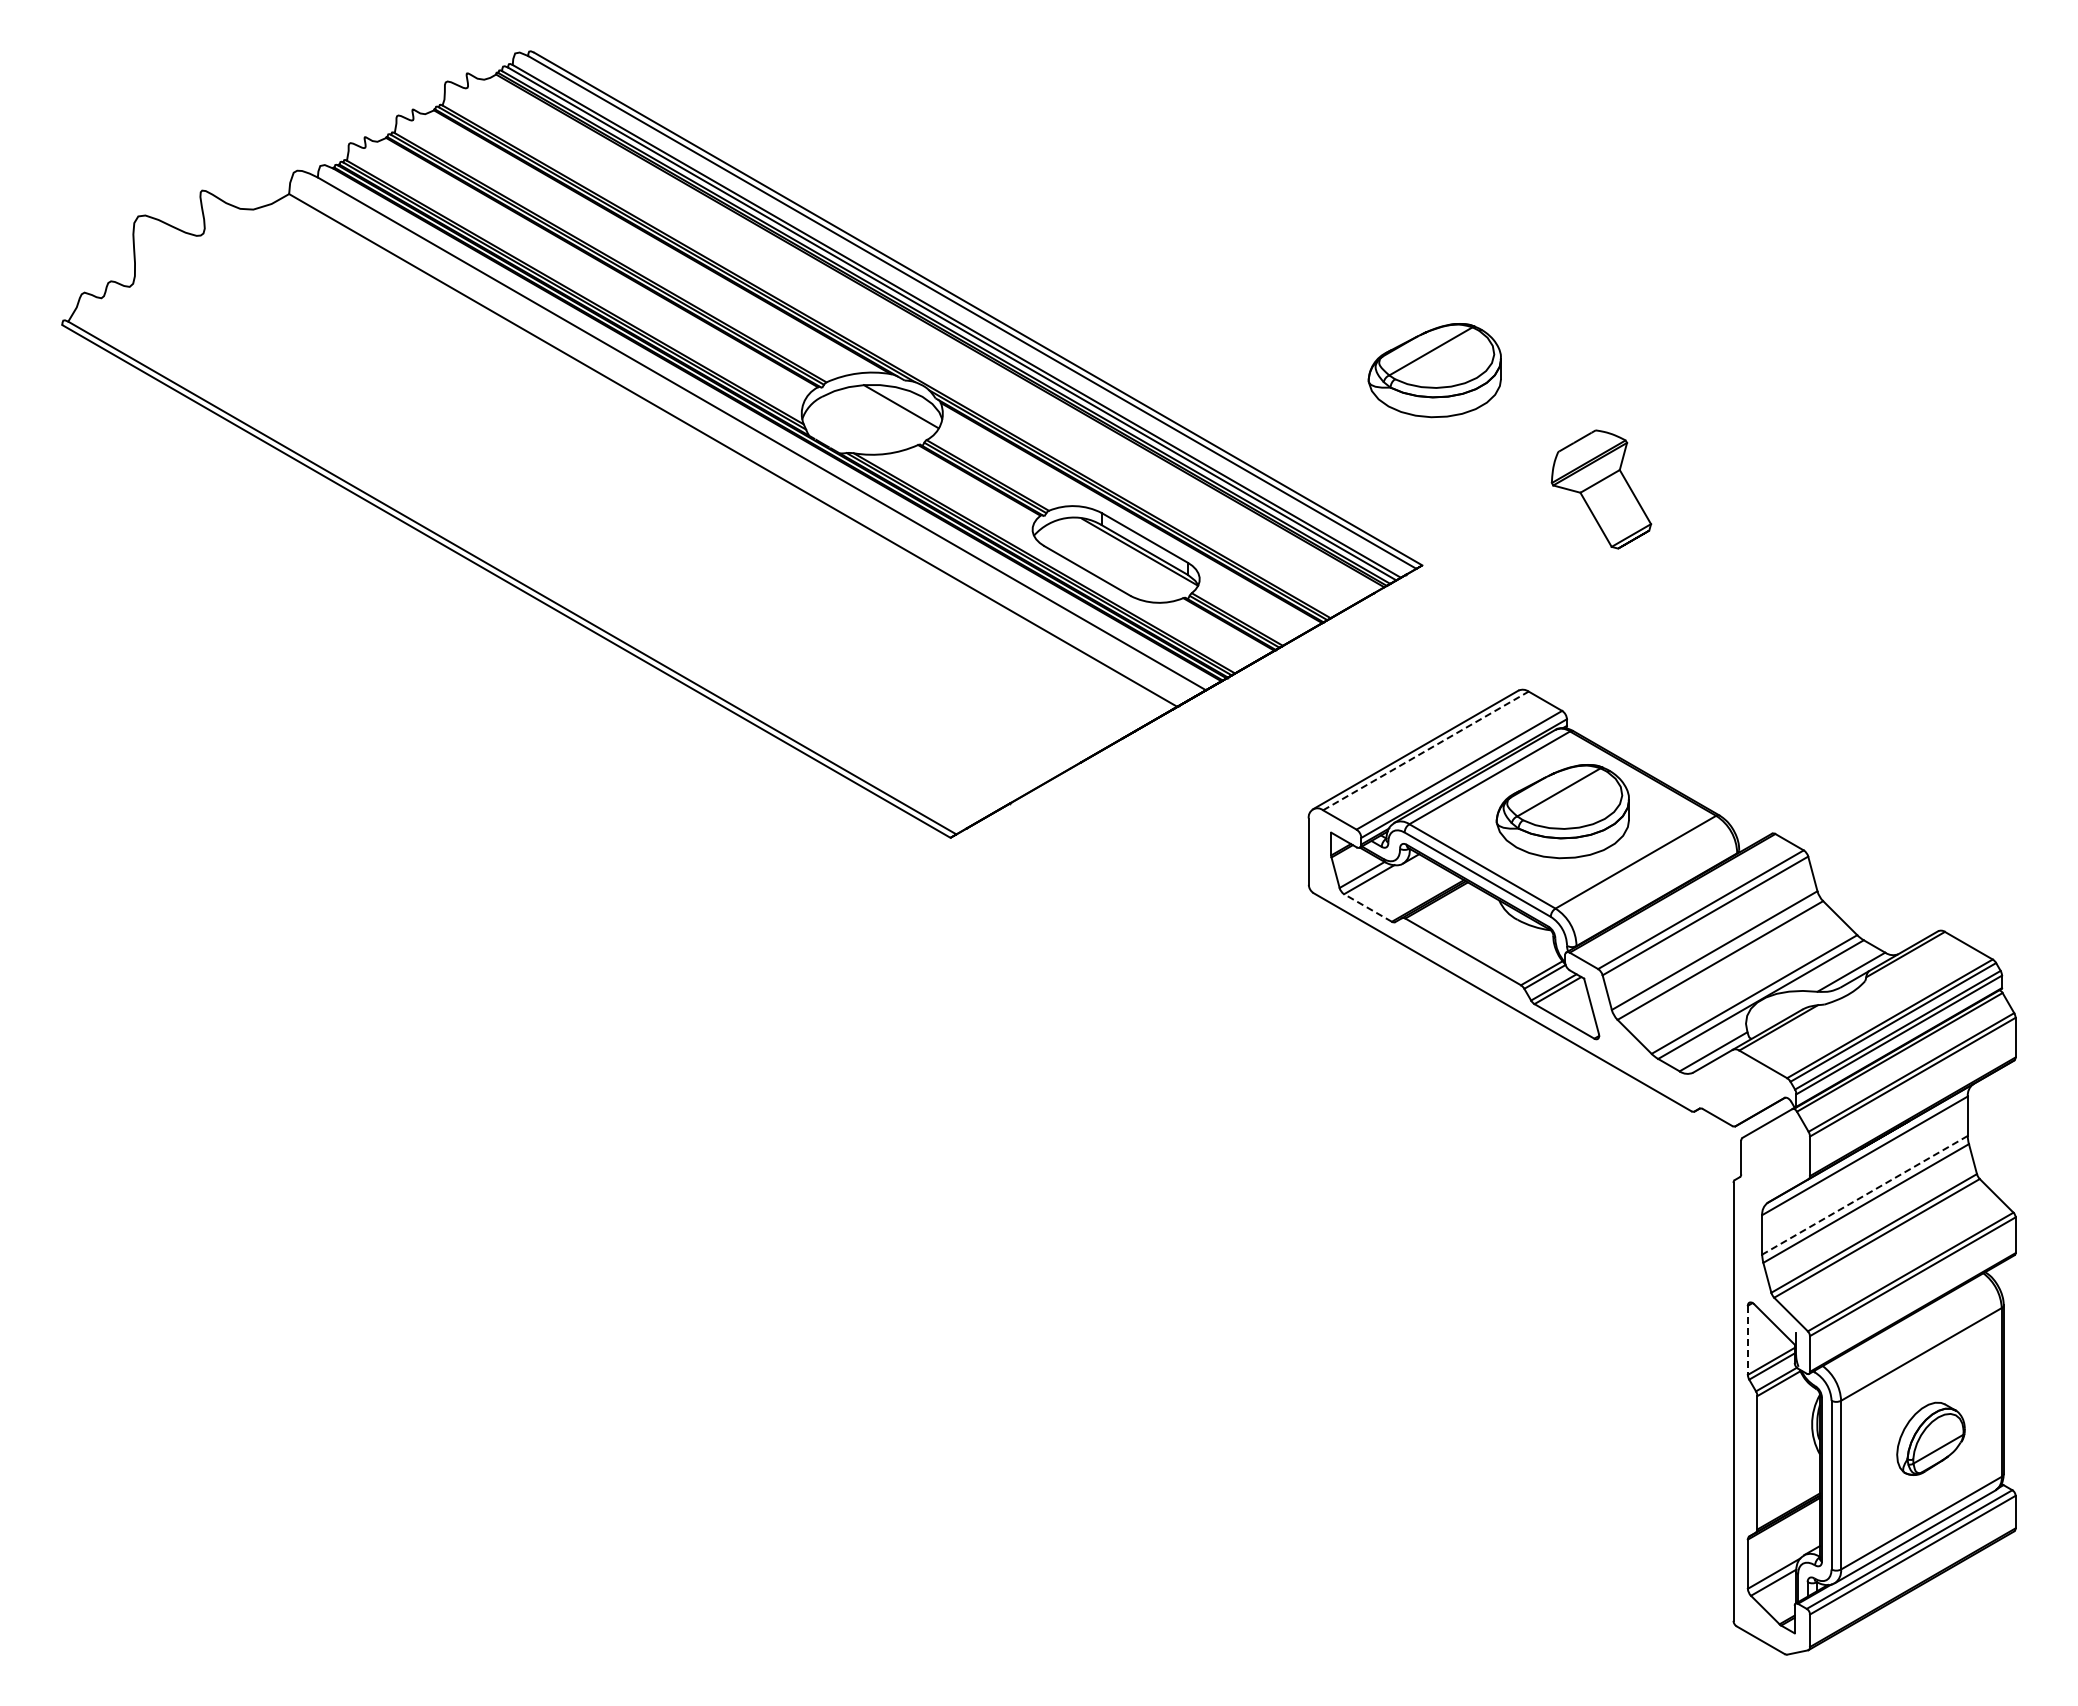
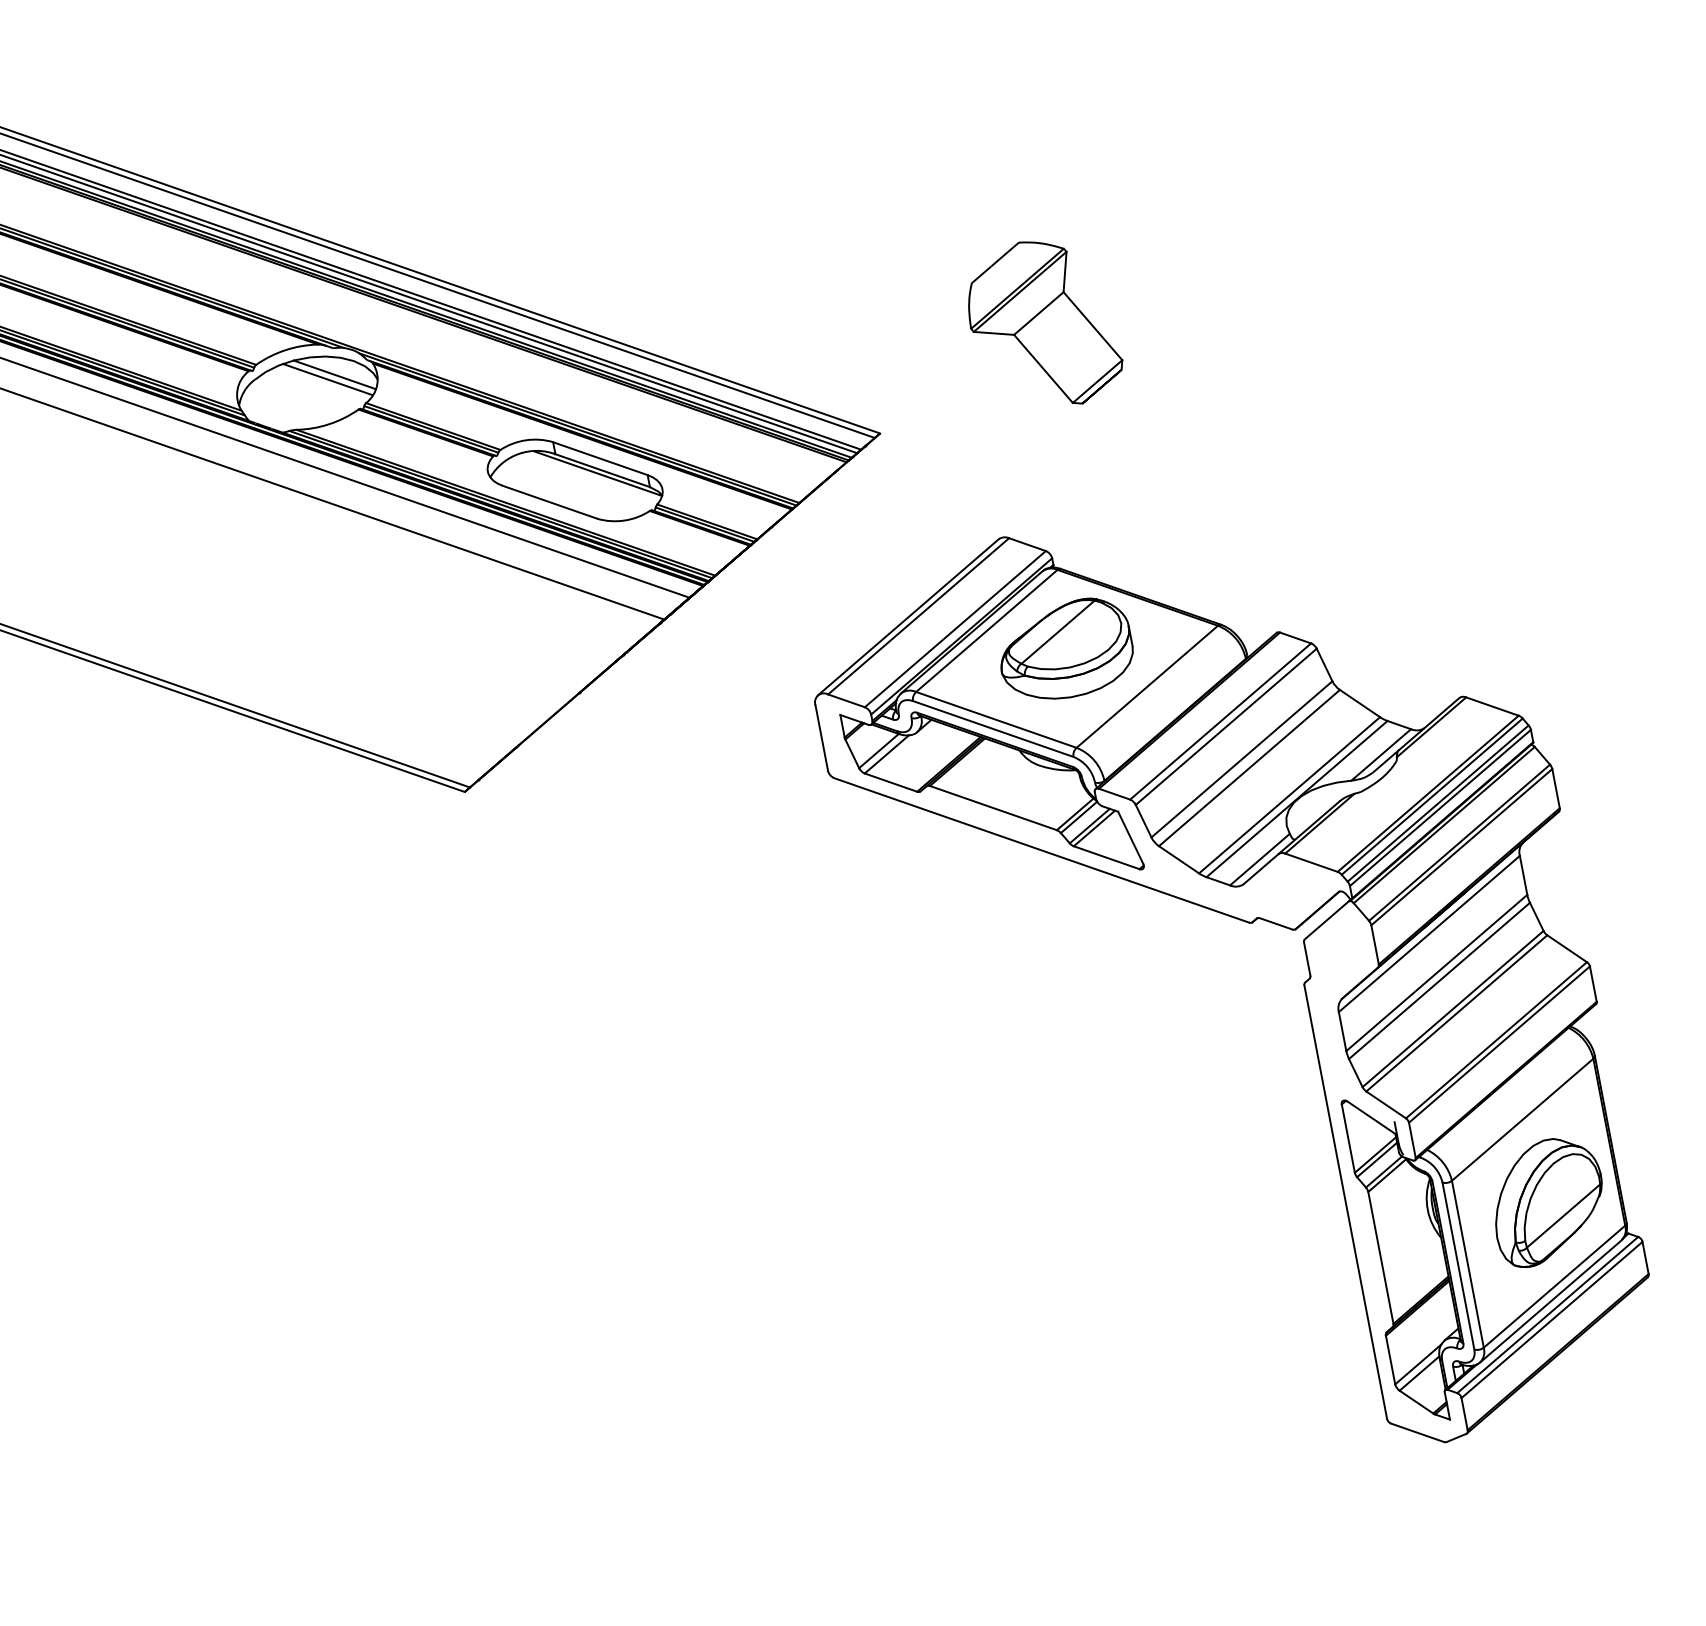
part: (1434, 370) -> (855, 238), removed
line: (893, 409) -> (327, 379), added
part: (1601, 489) -> (1042, 324), size x1.43
line: (1425, 750) -> (918, 615), dashed -> solid
line: (1368, 907) -> (891, 782), dashed -> solid
line: (1865, 1195) -> (1437, 973), dashed -> solid
line: (1747, 1340) -> (1347, 1138), dashed -> solid
part: (1930, 1438) -> (1547, 1201), size x1.67

